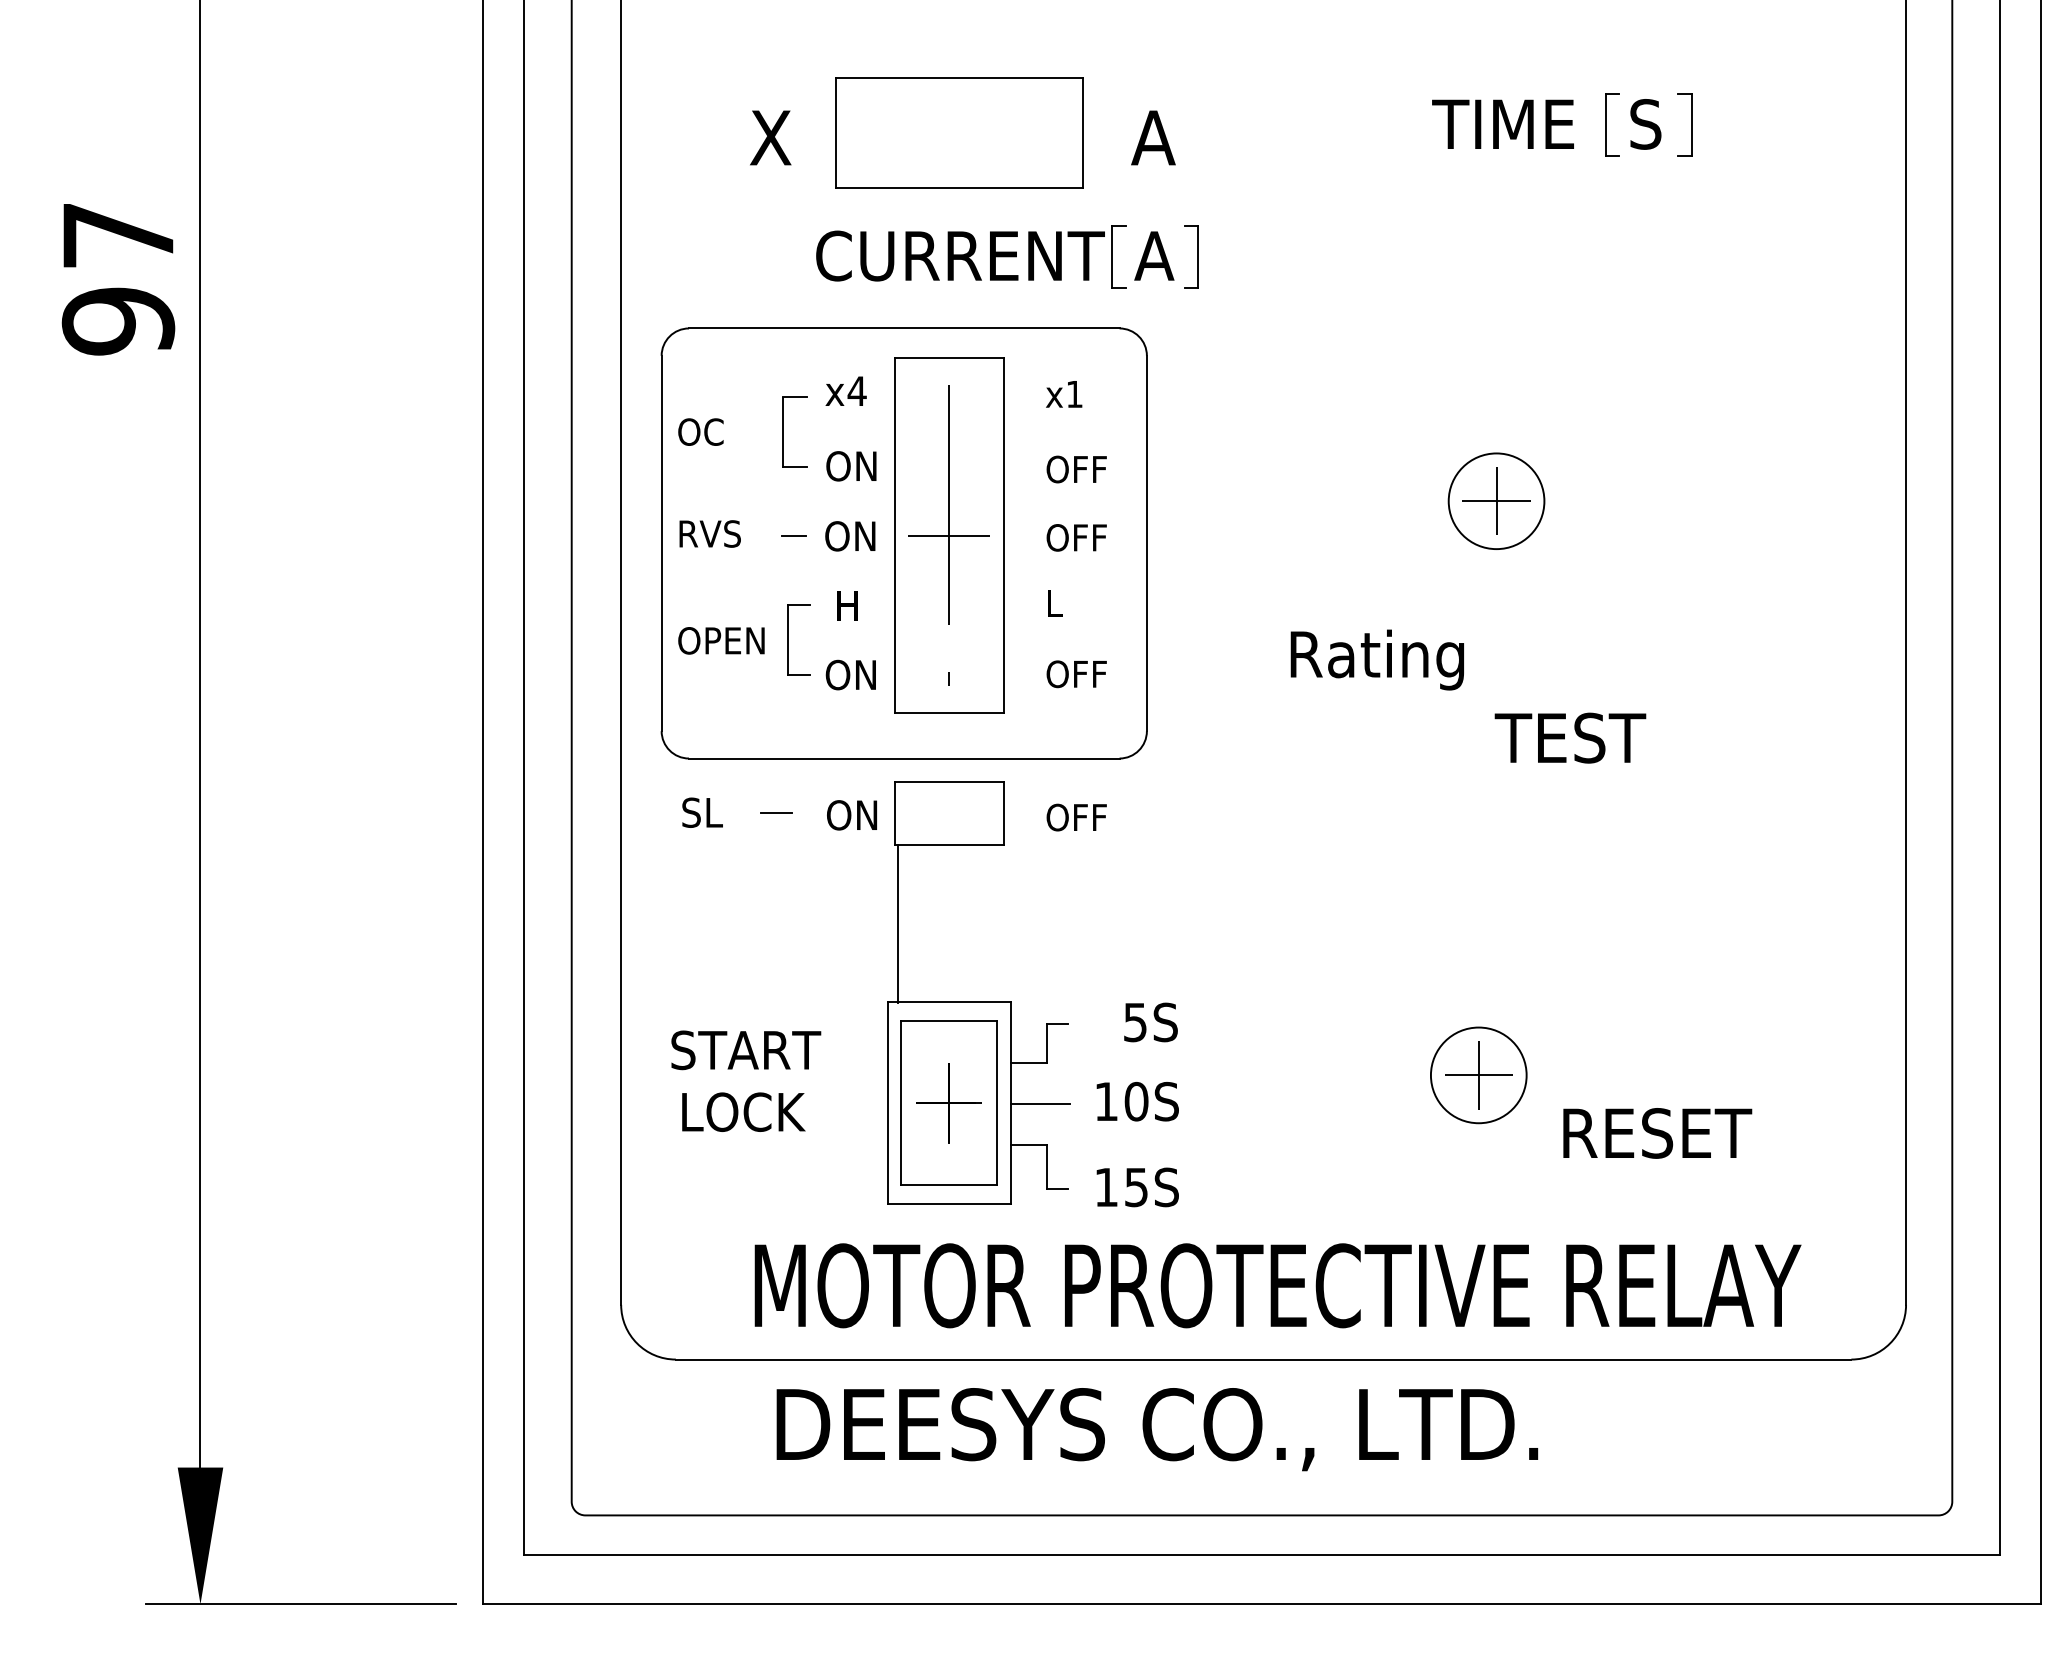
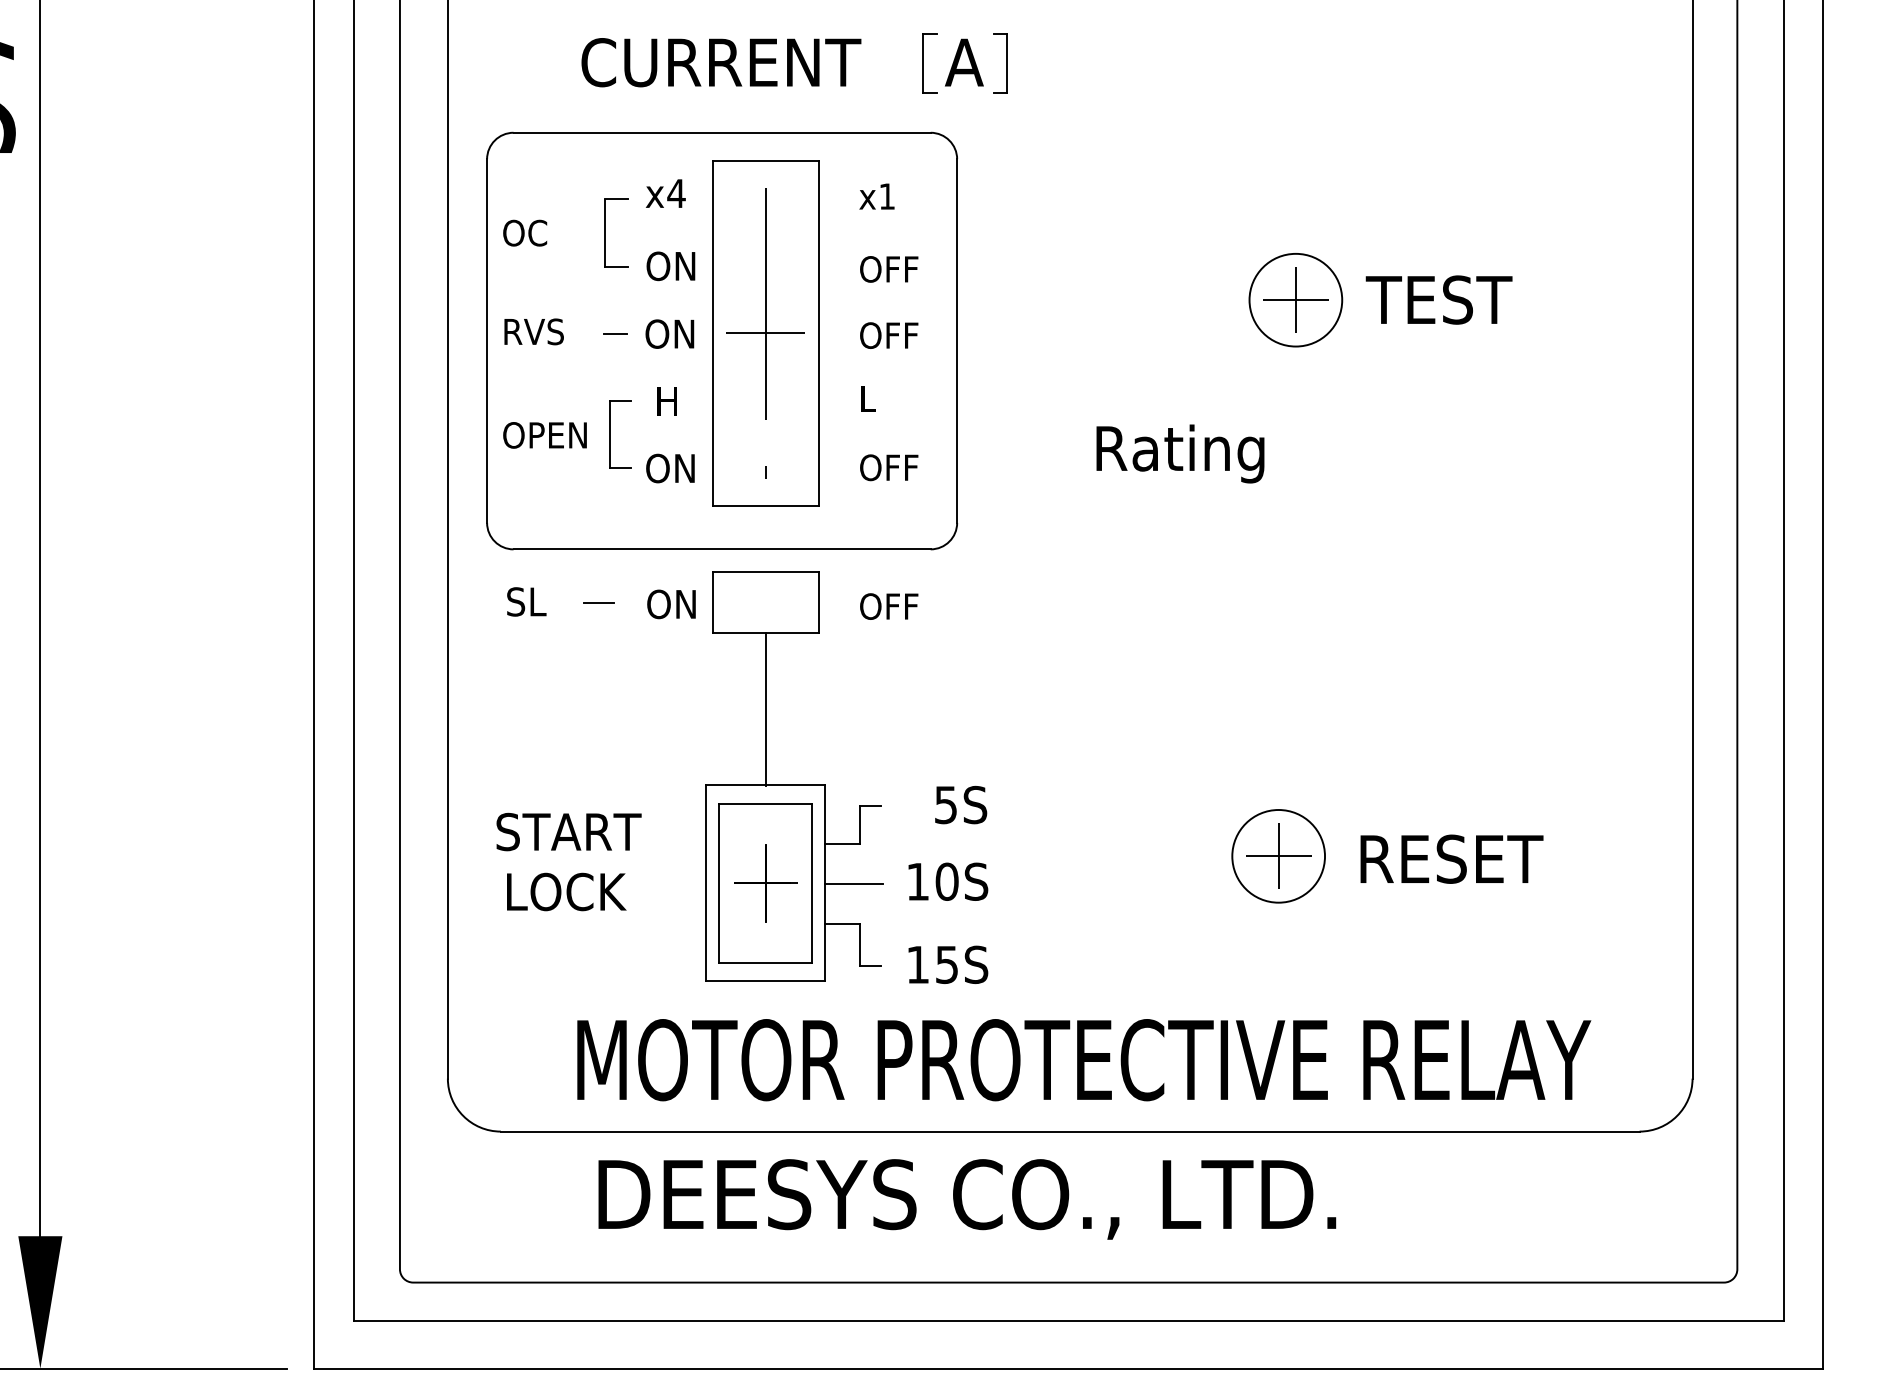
text: (960, 255) -> (721, 62), moved
text: (1570, 737) -> (1439, 299), moved
line: (898, 923) -> (765, 709), moved
text: (1657, 1133) -> (1451, 859), moved

